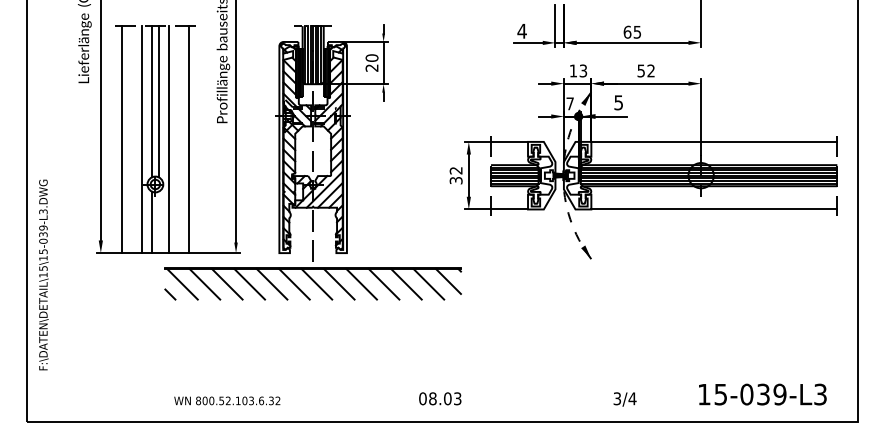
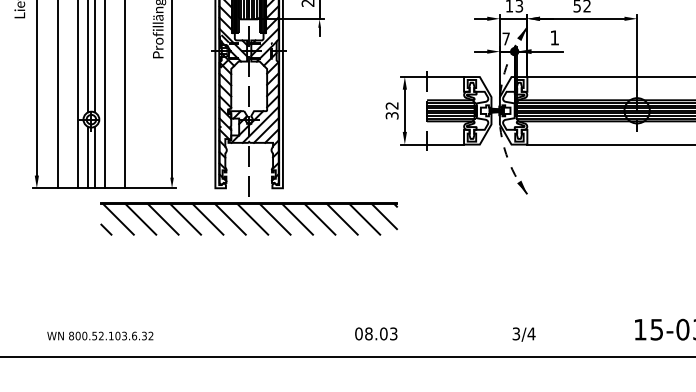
text: (618, 102) -> (554, 37), 5 -> 1
line: (158, 222) -> (94, 157), added
text: (624, 399) -> (523, 334), moved
text: (227, 400) -> (100, 335), moved

